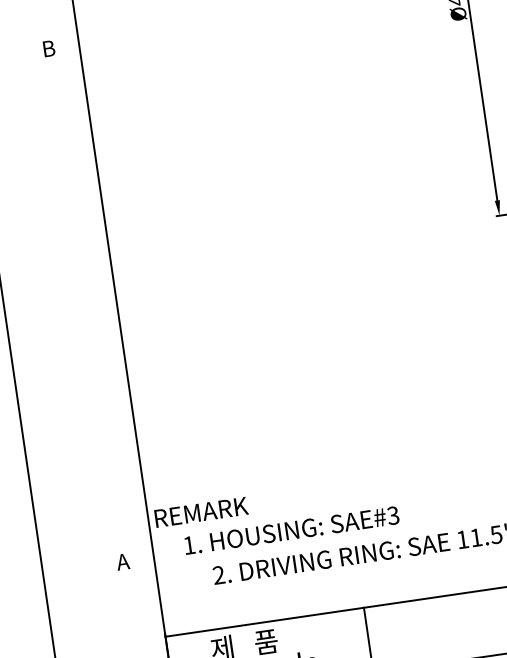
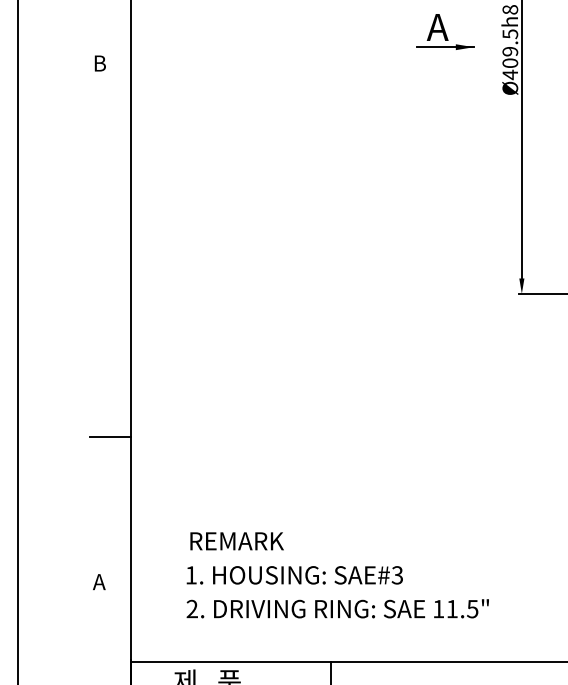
line: (113, 416) -> (110, 436), added
text: (200, 512) -> (236, 541), moved
text: (291, 530) -> (294, 575), moved

